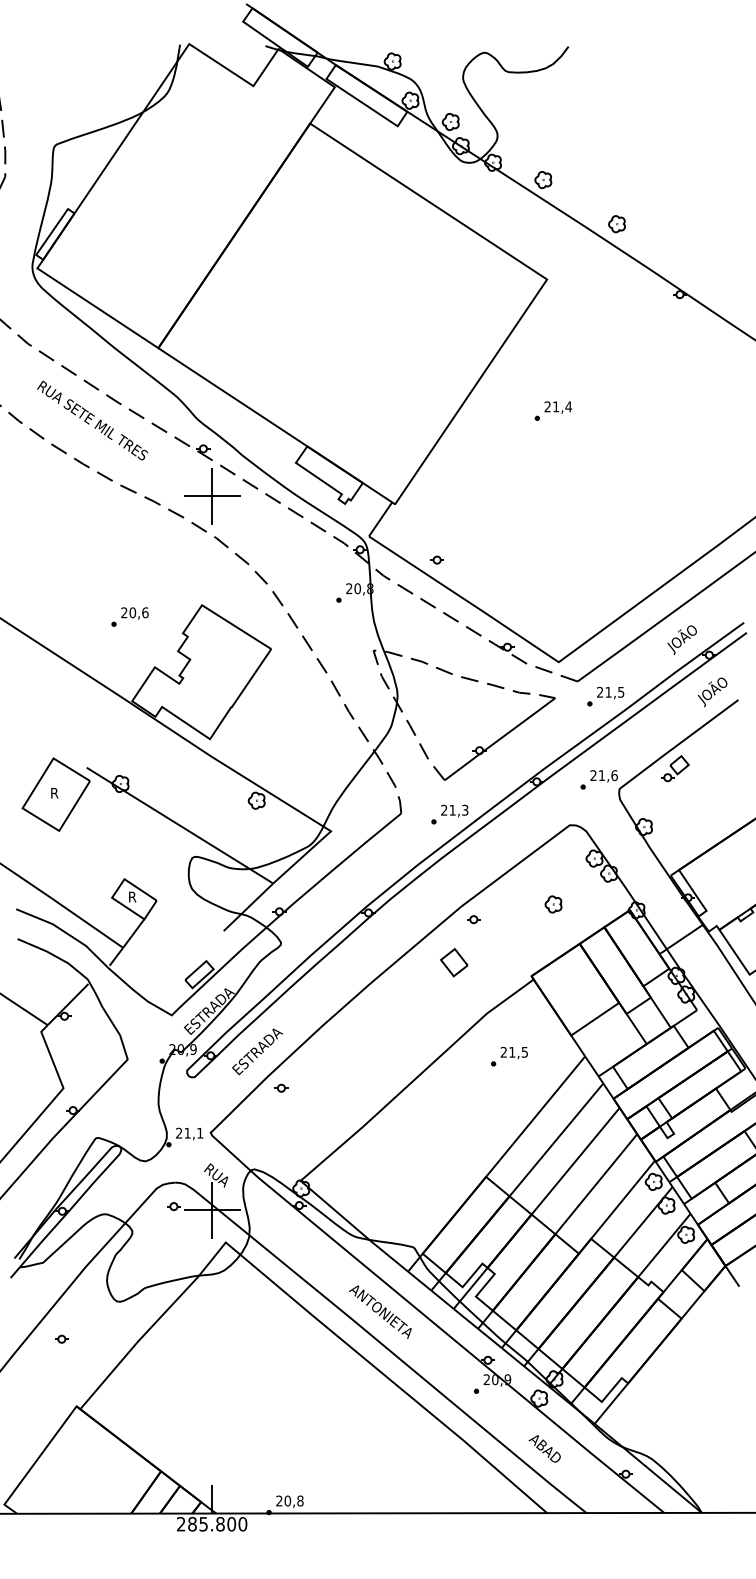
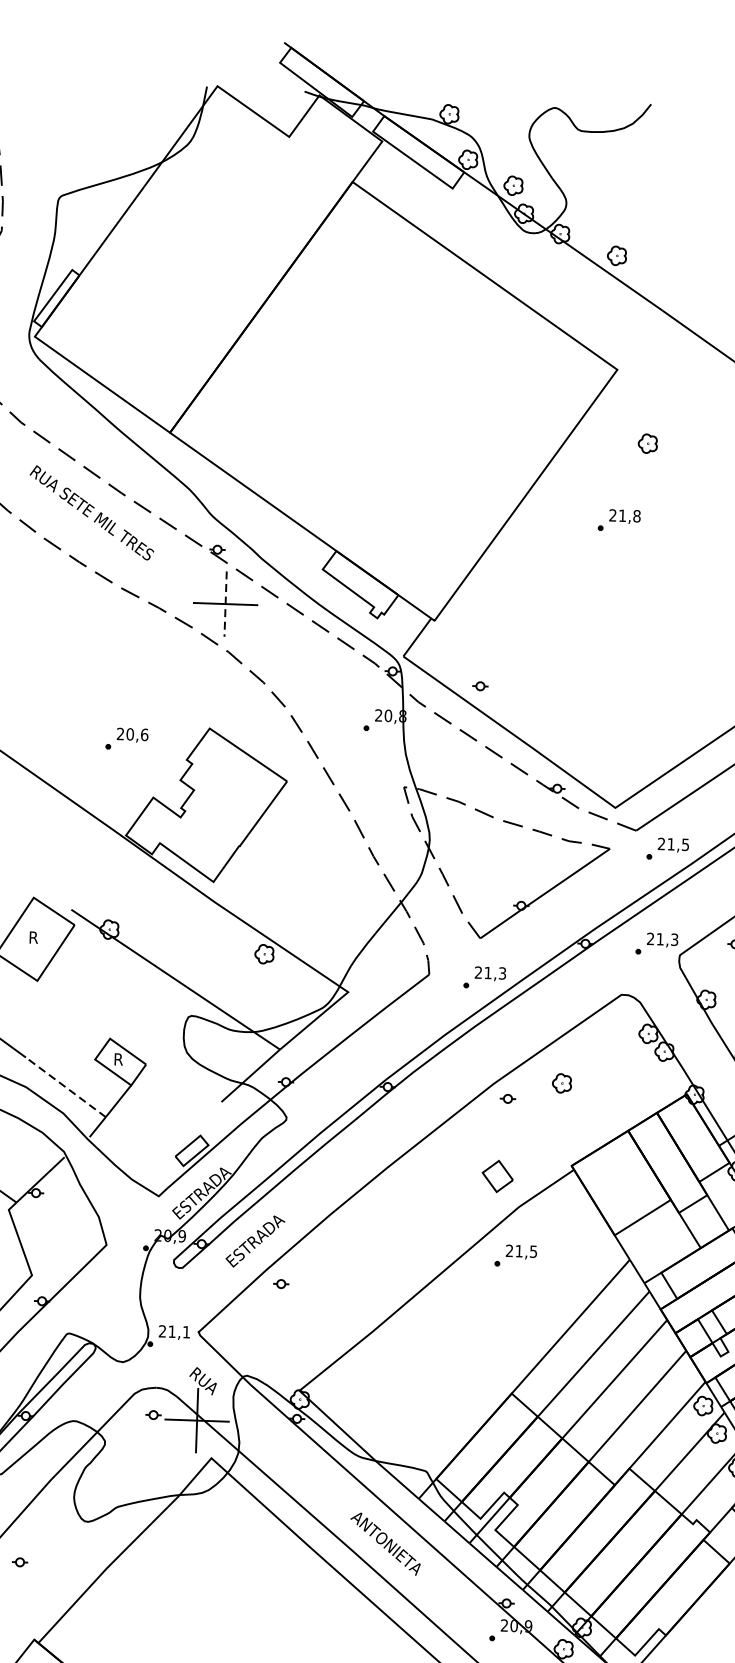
part: (616, 224) -> (647, 444), moved
text: (568, 406) -> (636, 515), 21,4 -> 21,8
line: (212, 496) -> (226, 604), solid -> dashed
text: (614, 775) -> (674, 939), 21,6 -> 21,3
part: (553, 904) -> (561, 1083), moved
line: (87, 923) -> (66, 1087), solid -> dashed
part: (454, 962) -> (498, 1176), moved
part: (509, 1056) -> (515, 1255), moved

